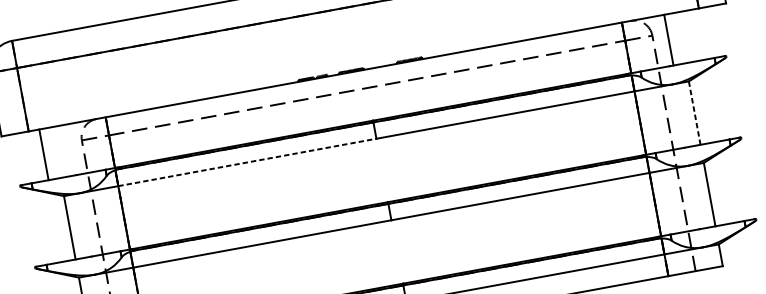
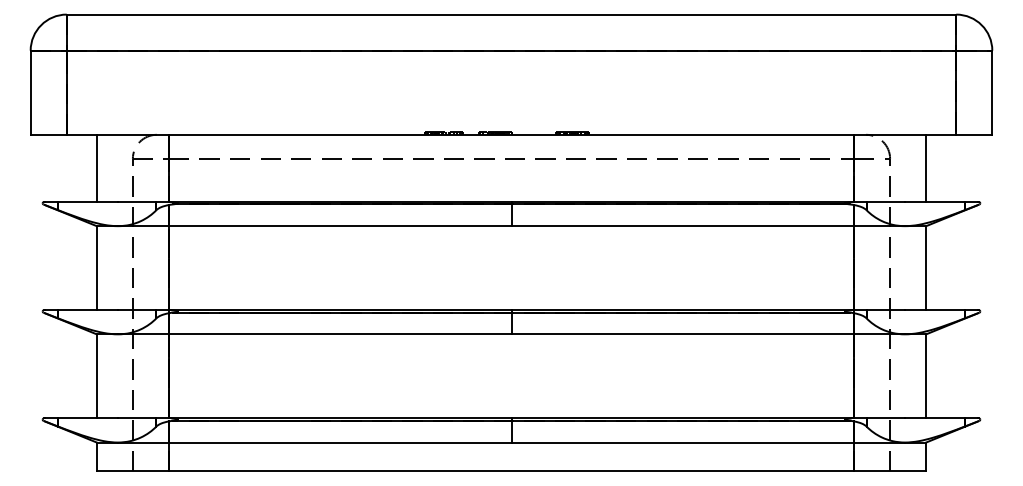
line: (669, 40) -> (926, 168), moved
line: (694, 112) -> (926, 267), dashed -> solid
line: (43, 154) -> (96, 168), moved
line: (247, 162) -> (340, 226), dashed -> solid

